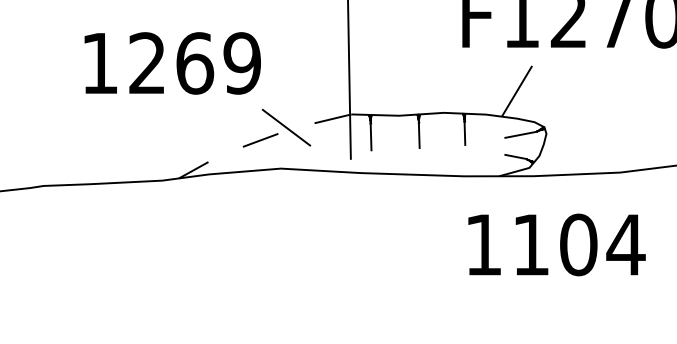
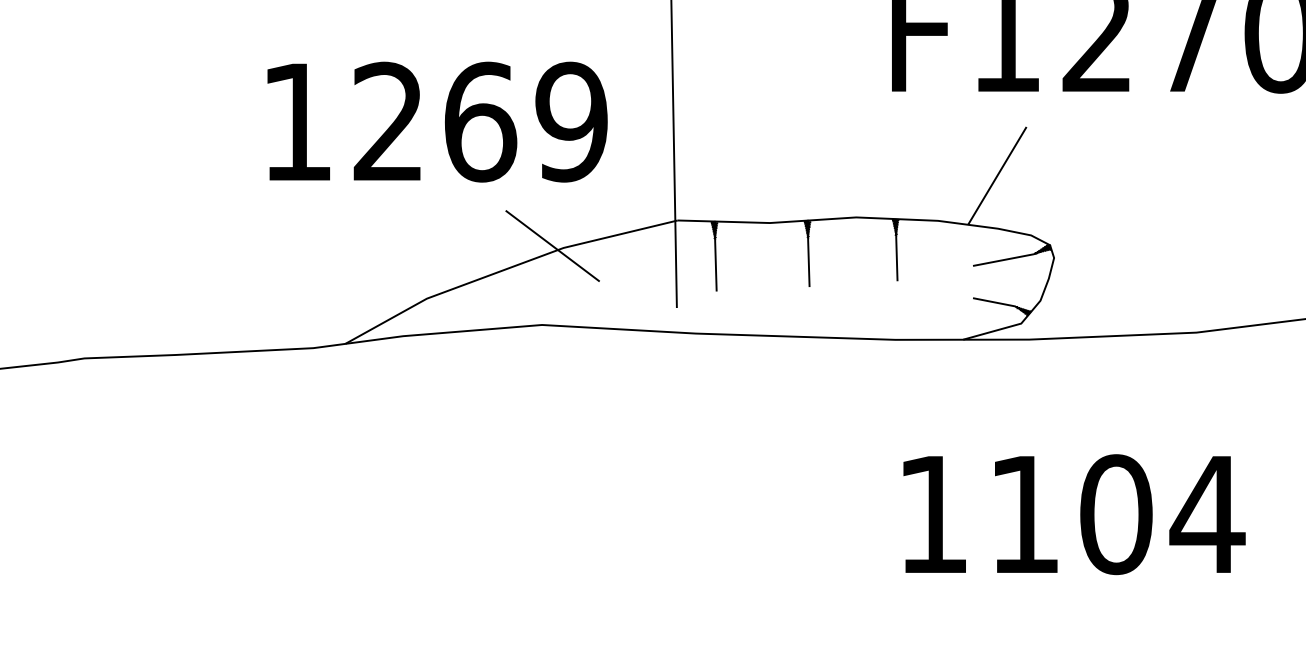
text: (172, 63) -> (436, 122), moved
line: (262, 139) -> (506, 268), dashed -> solid
text: (556, 244) -> (1073, 513), moved

